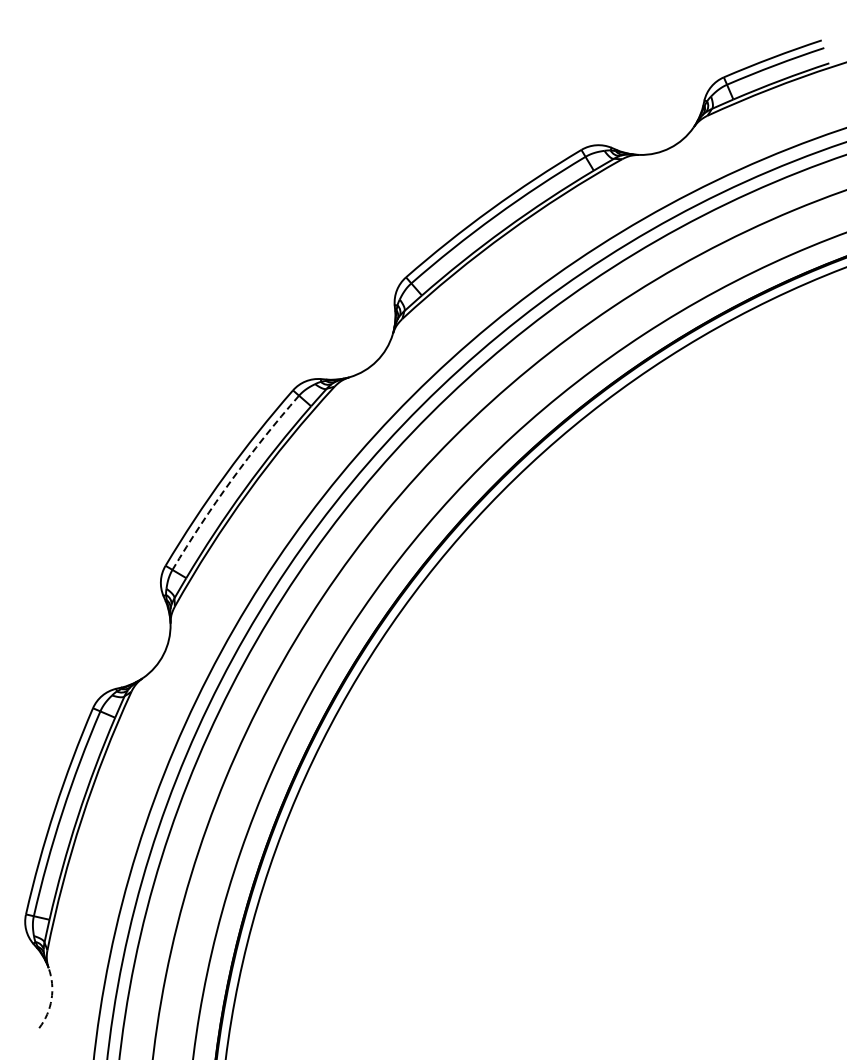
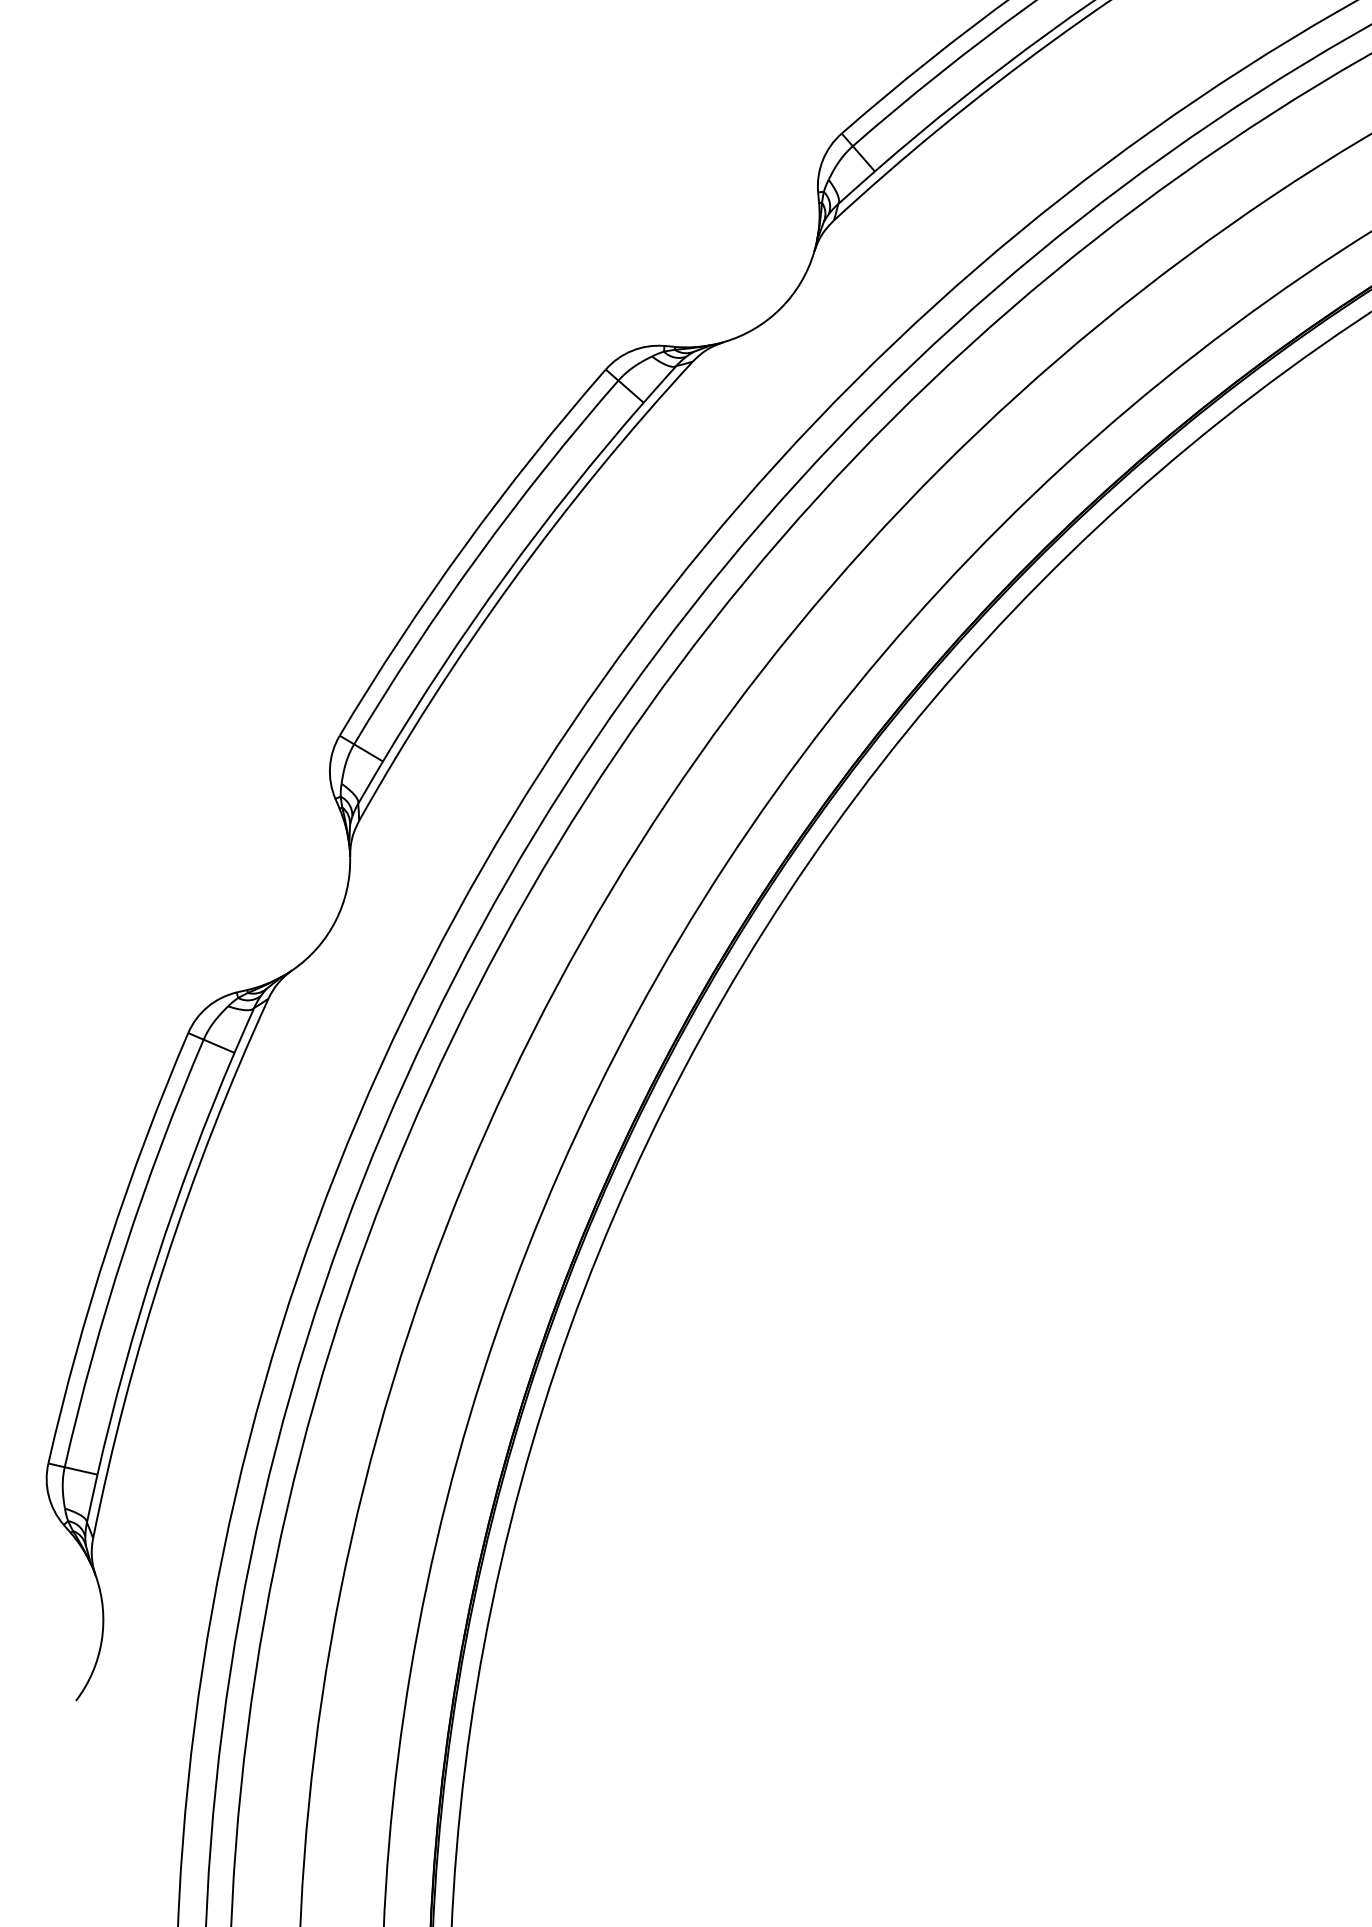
arc: (231, 479) -> (477, 555), dashed -> solid
arc: (51, 999) -> (101, 1641), dashed -> solid

